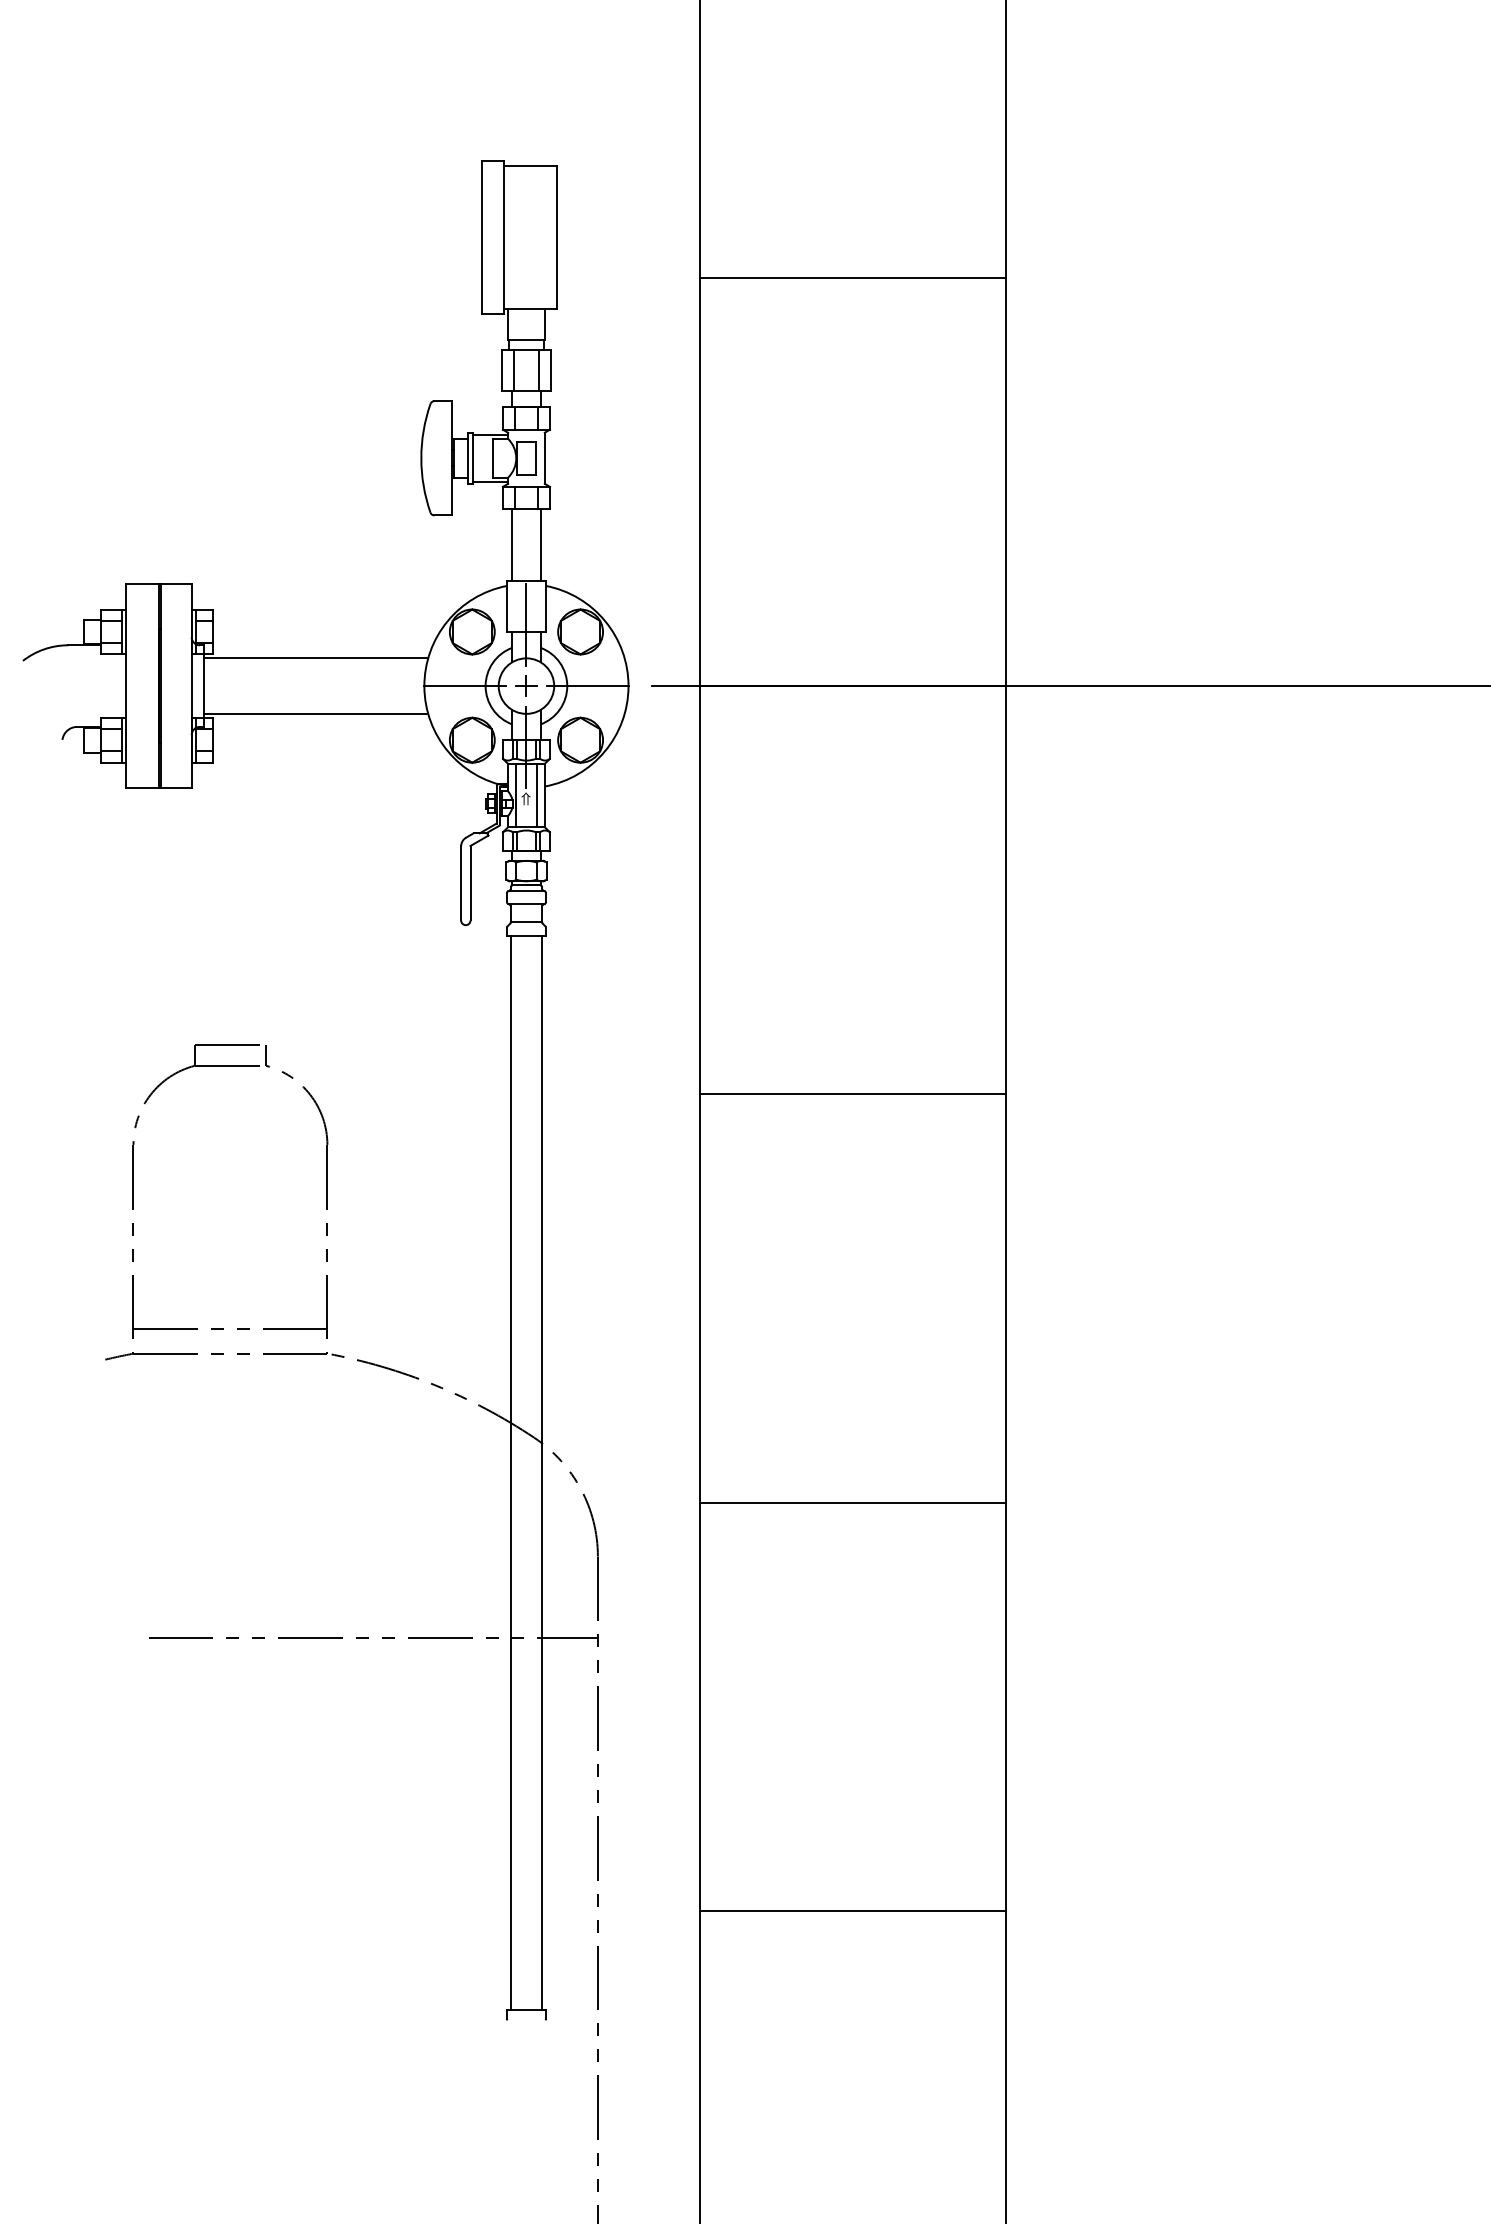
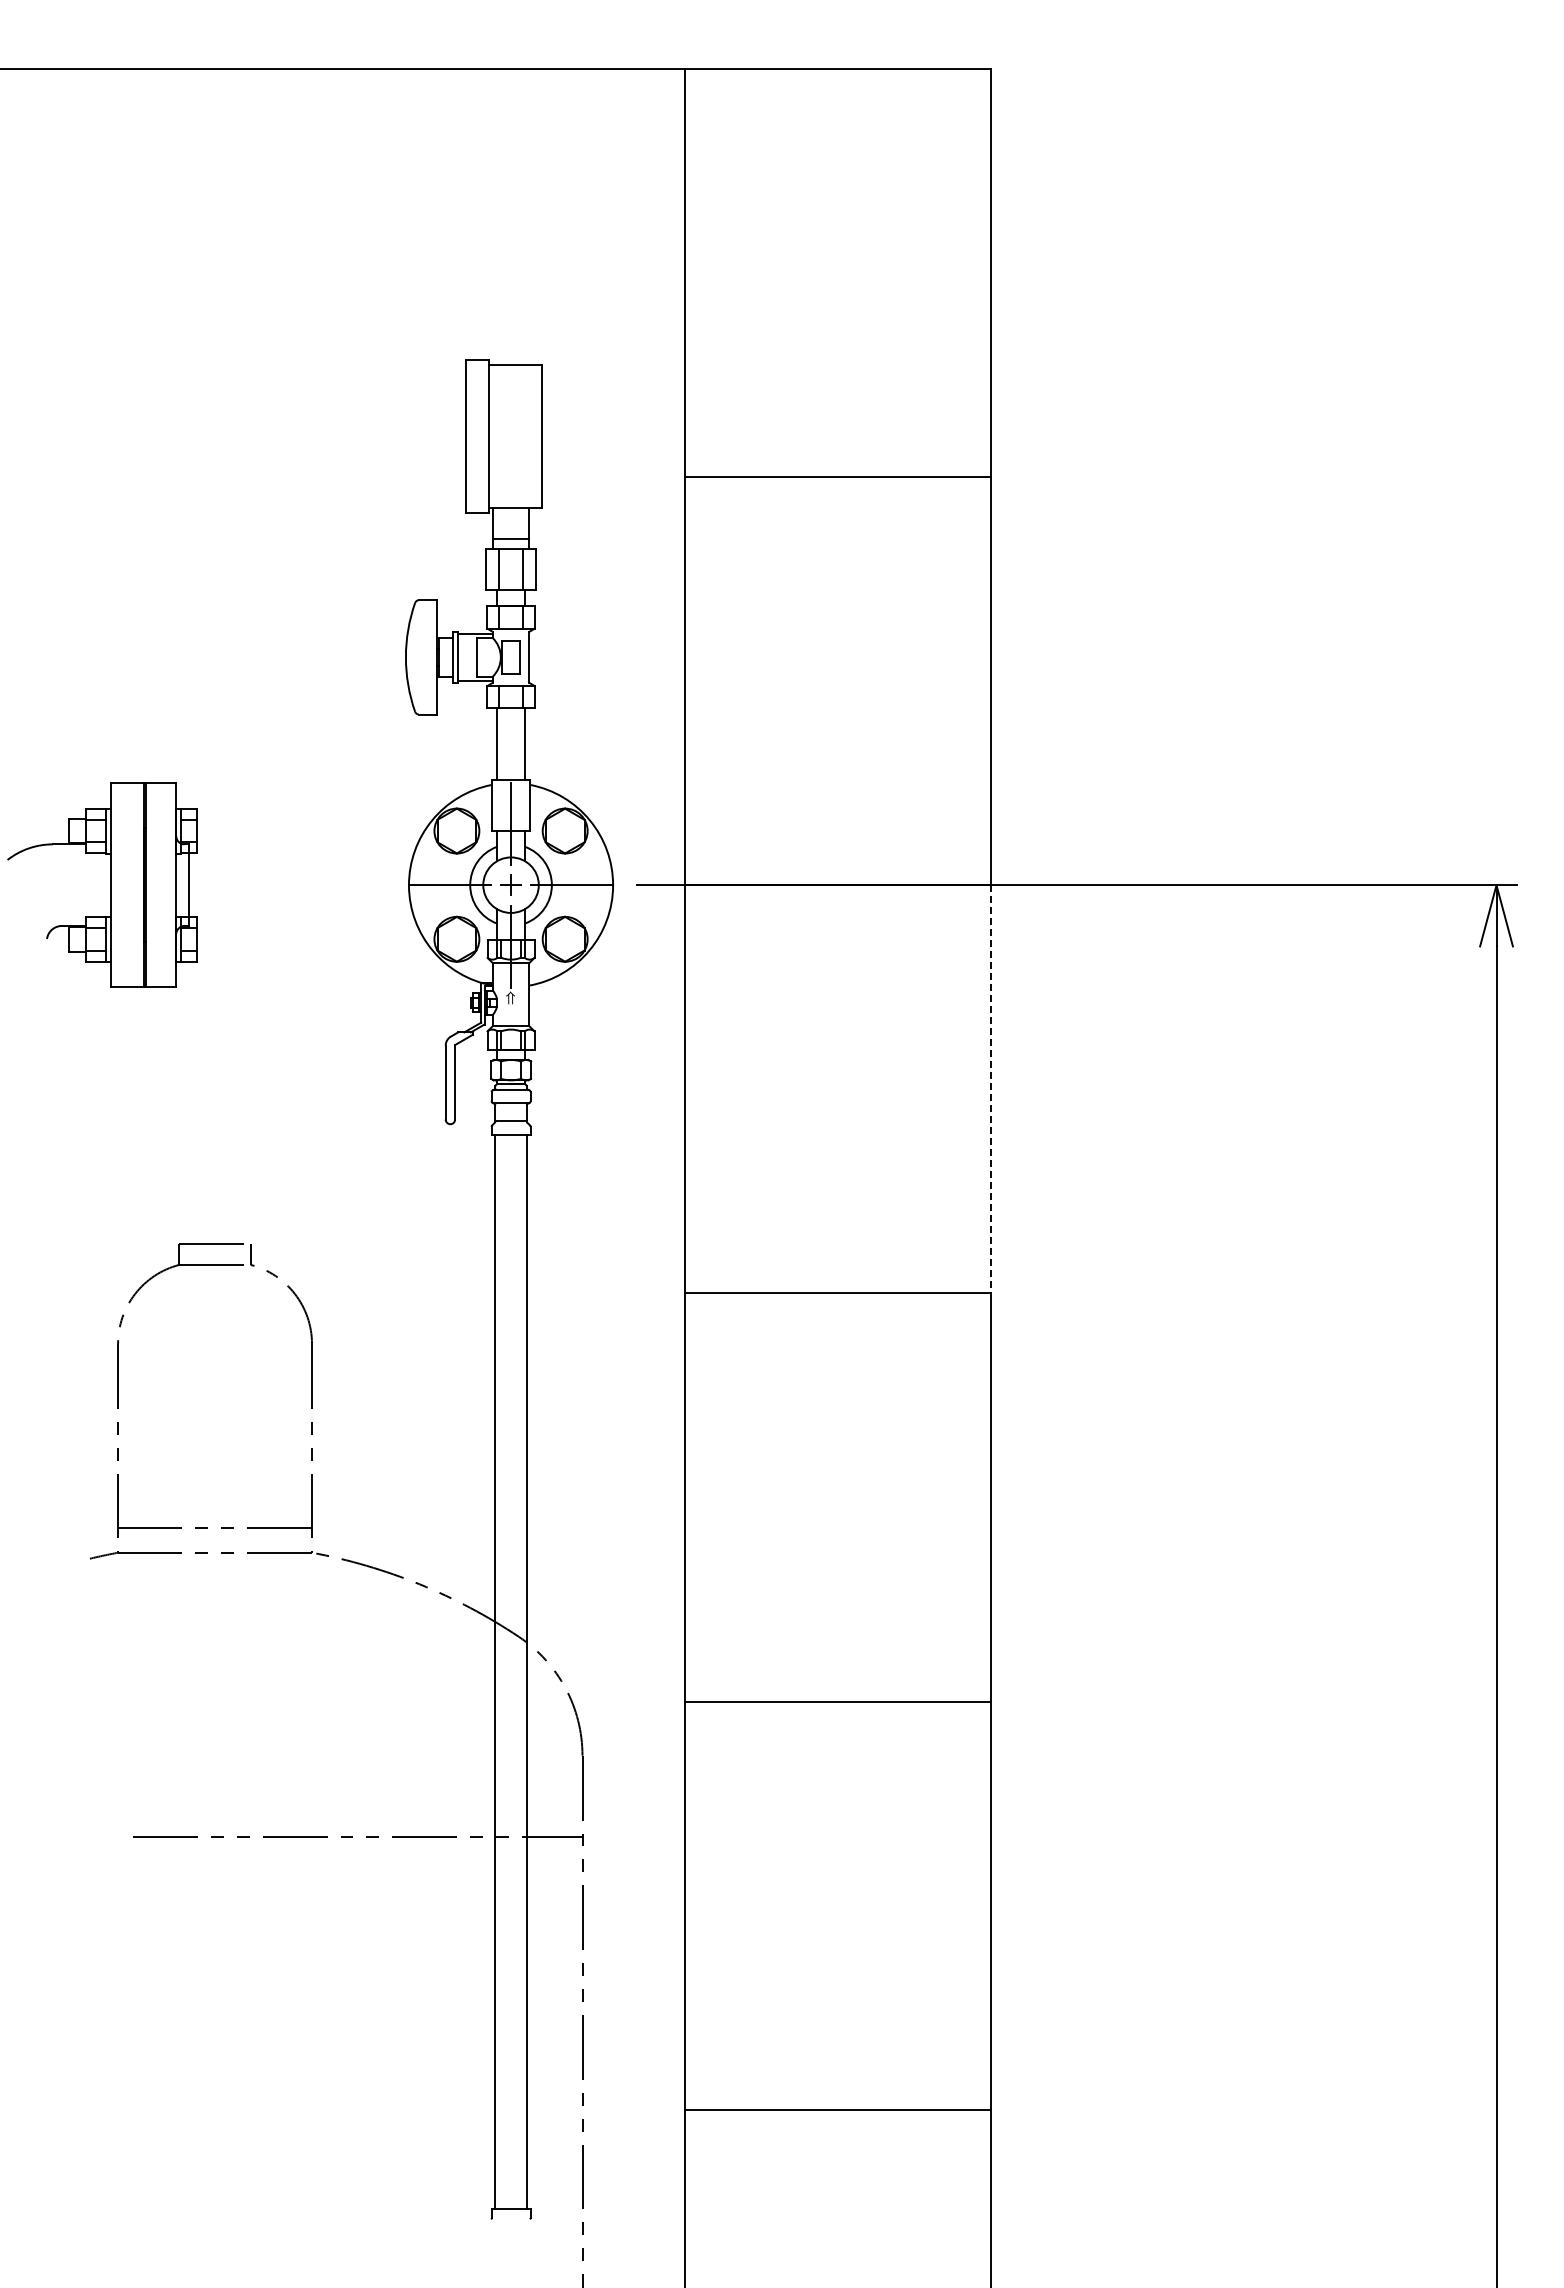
line: (315, 658) -> (300, 857), removed
line: (315, 713) -> (300, 912), removed
line: (515, 795) -> (500, 994), removed
line: (536, 795) -> (521, 994), removed
line: (1005, 890) -> (990, 1089), solid -> dashed

